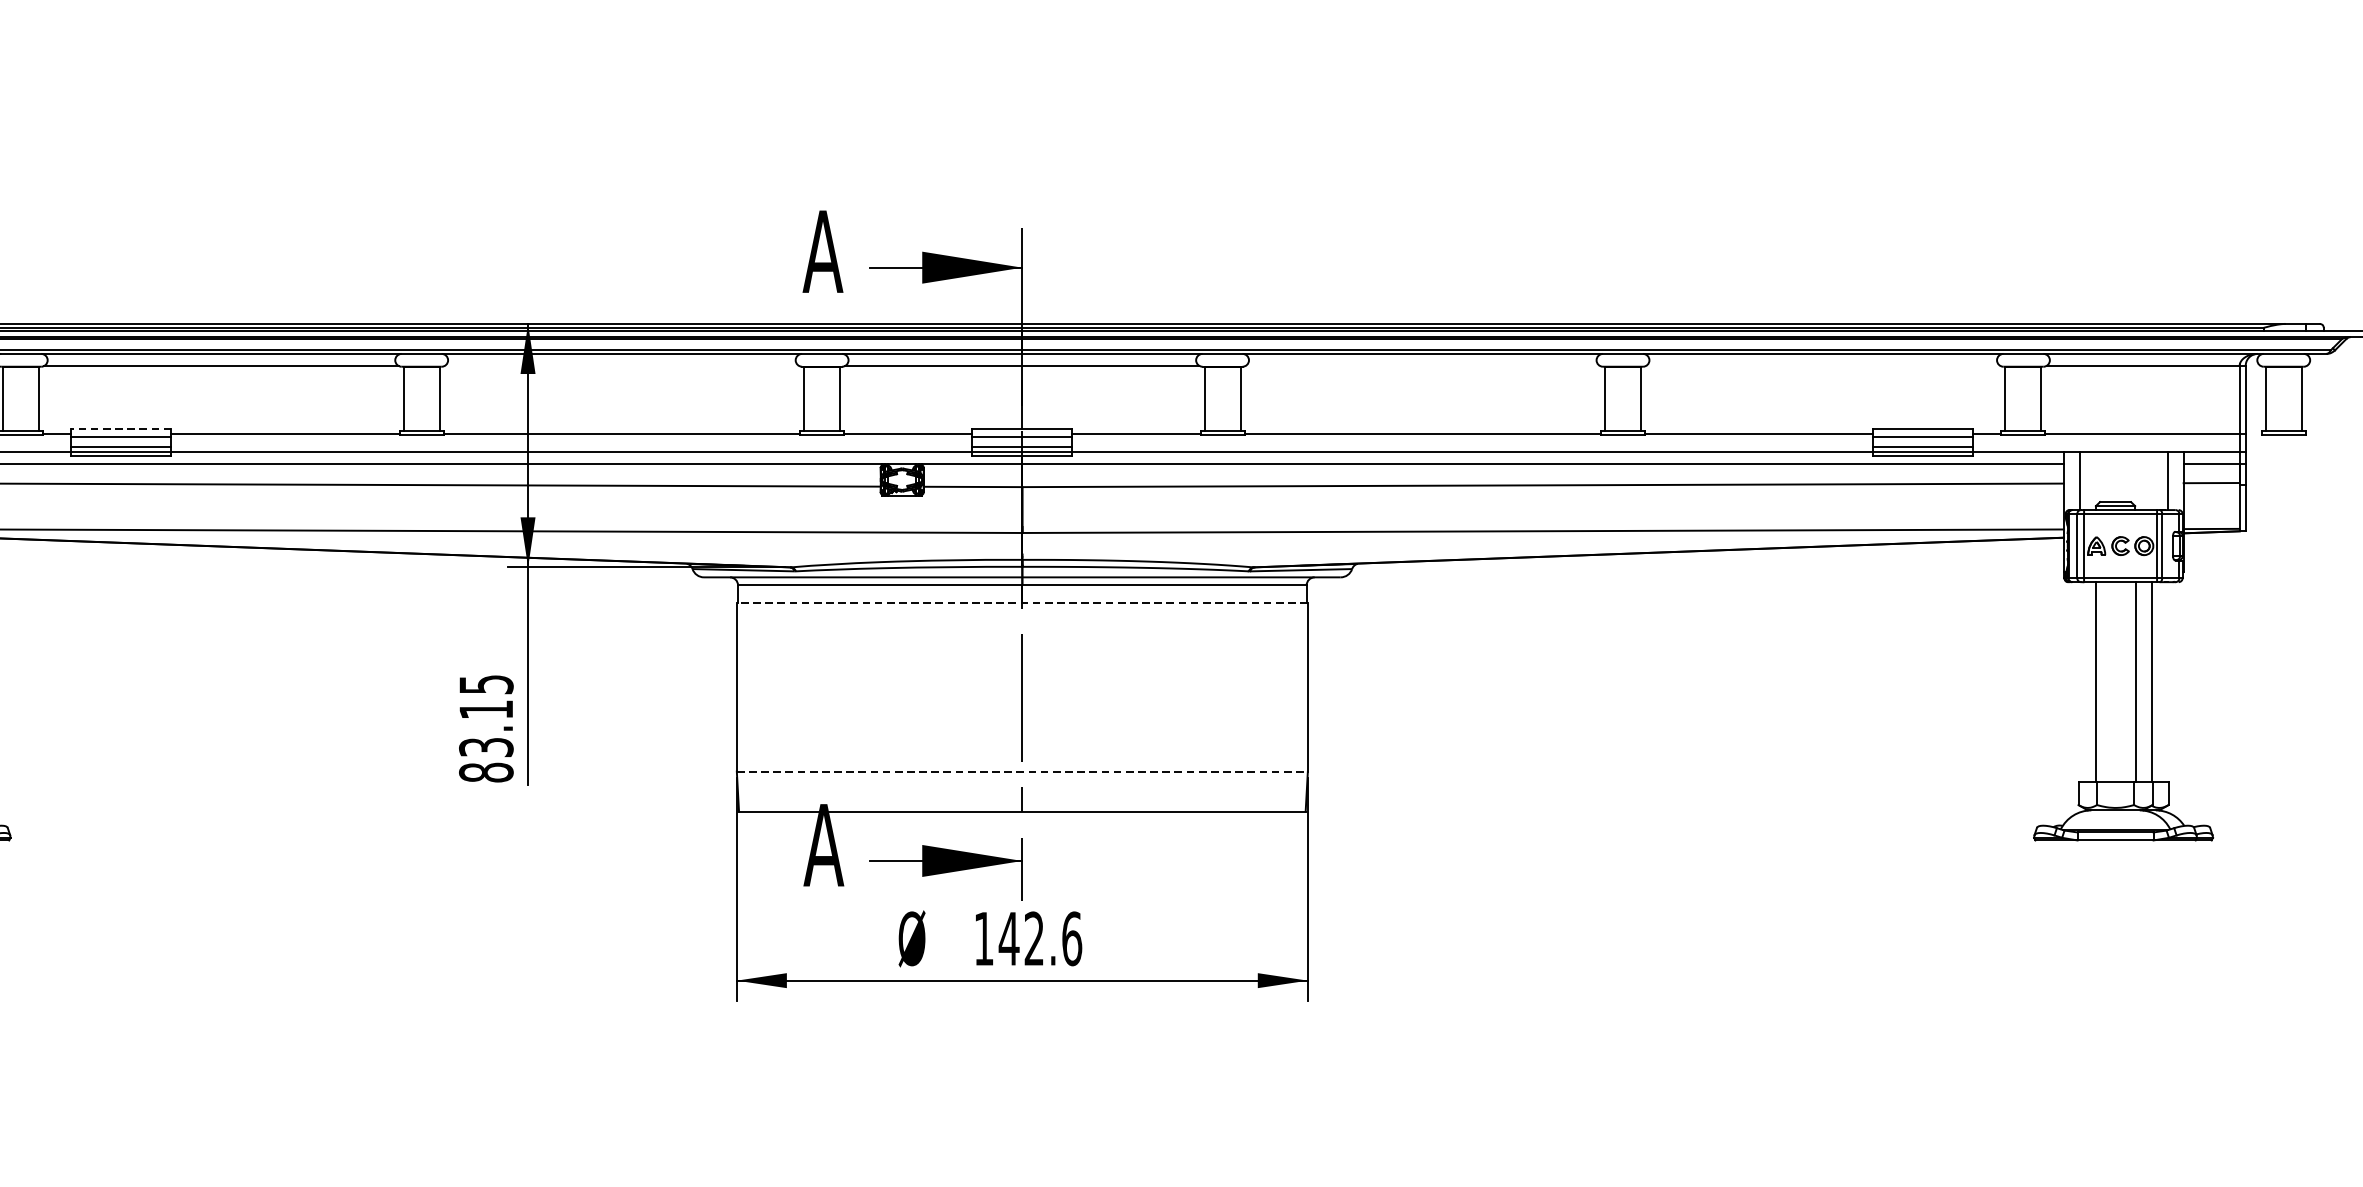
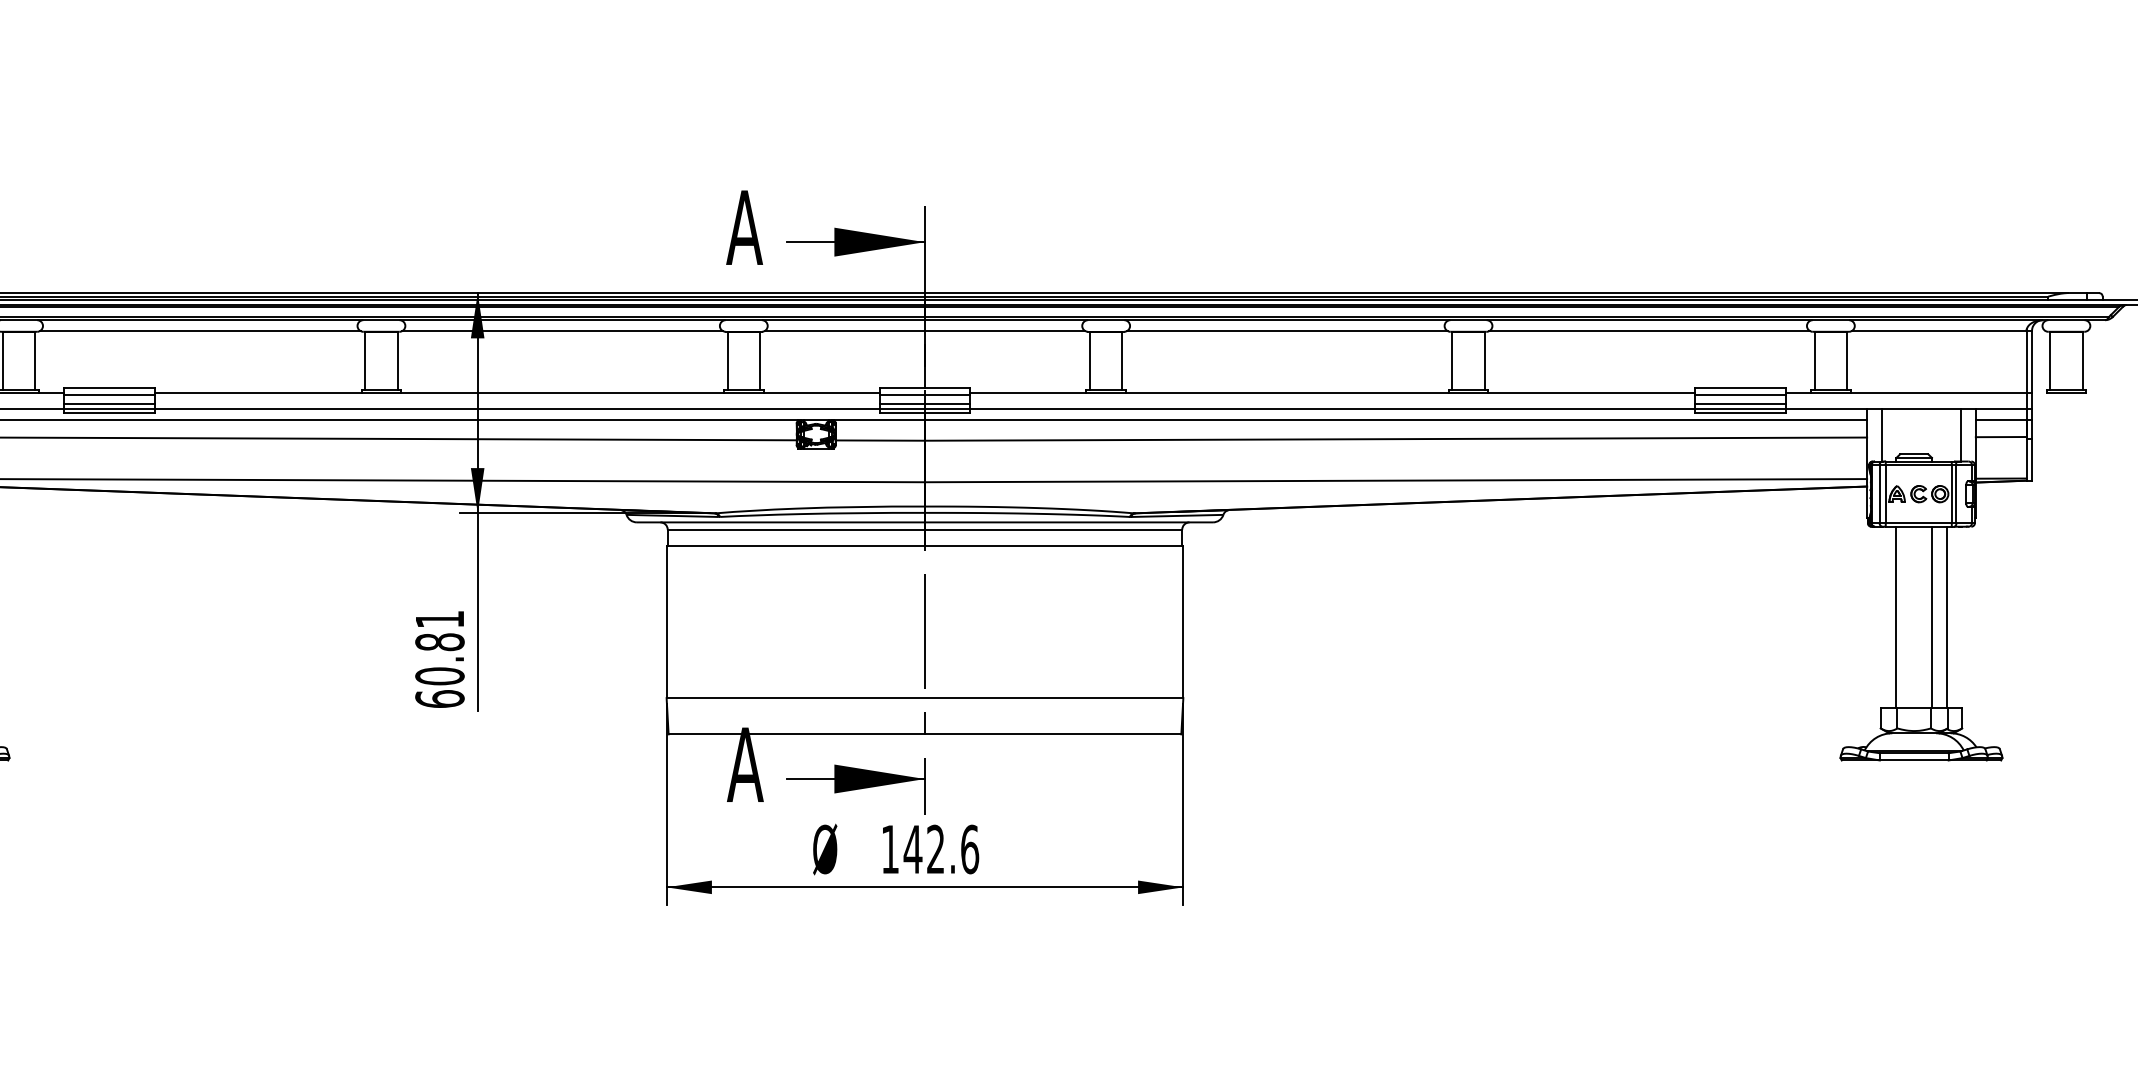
line: (621, 366) -> (562, 331), added
line: (1422, 366) -> (1287, 331), added
line: (1823, 366) -> (1649, 331), added
line: (121, 429) -> (109, 388), dashed -> solid
line: (1021, 602) -> (924, 545), dashed -> solid
text: (485, 728) -> (439, 659), 83.15 -> 60.81
line: (1022, 771) -> (925, 698), dashed -> solid

